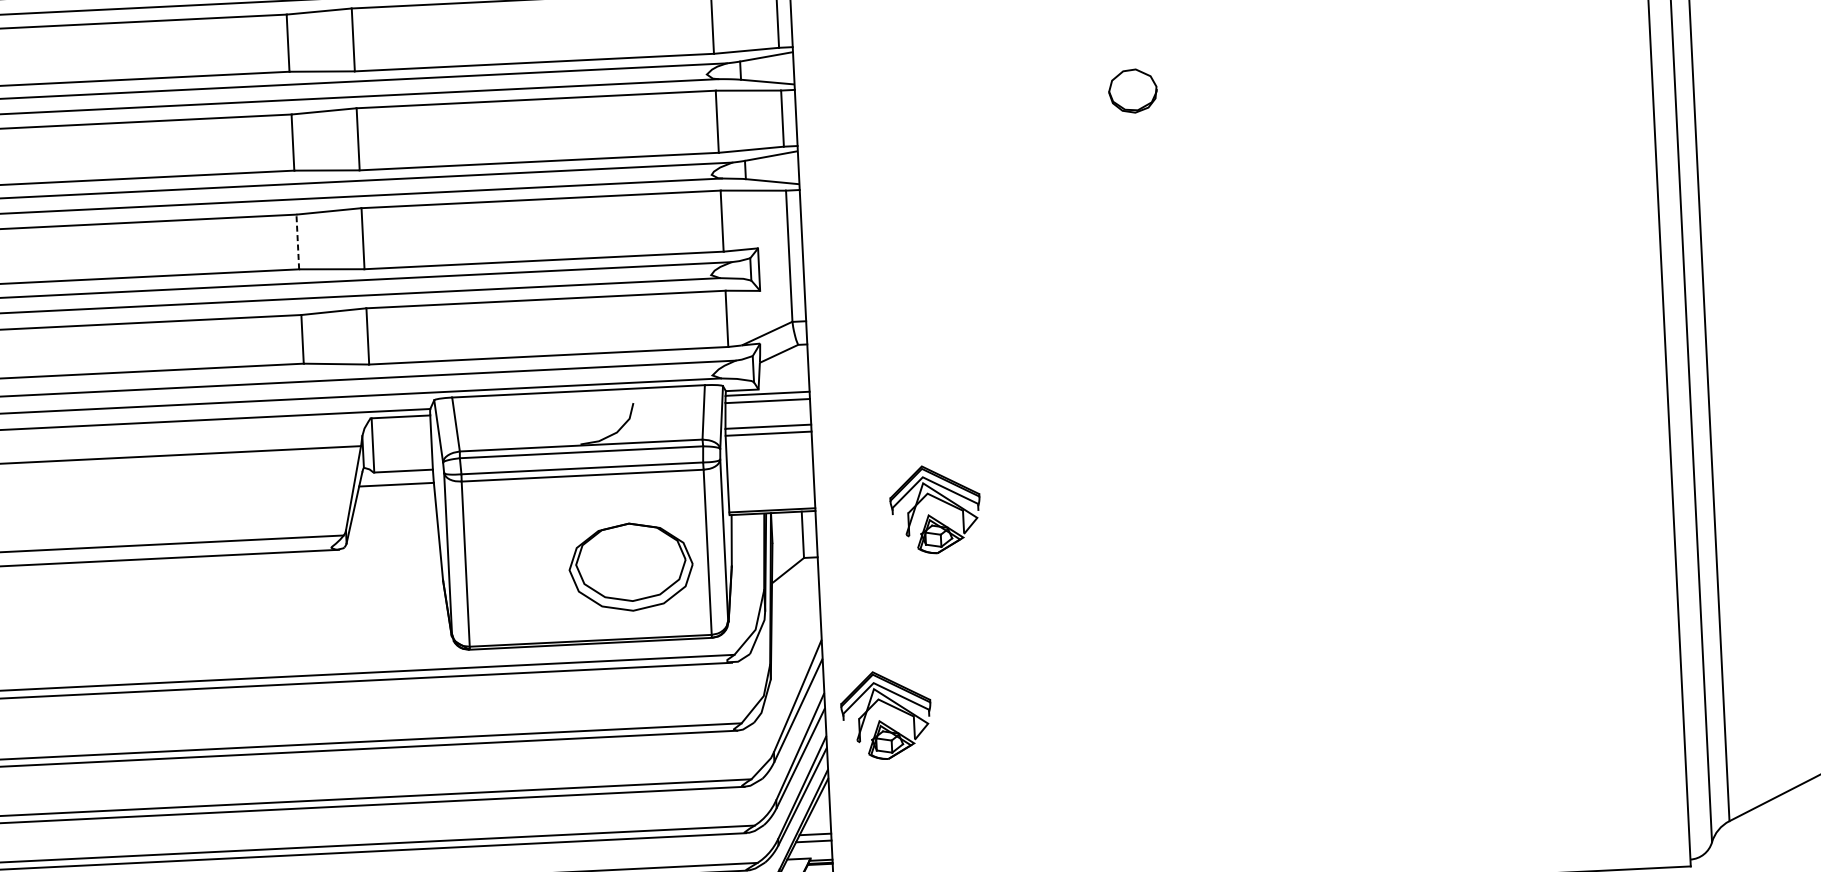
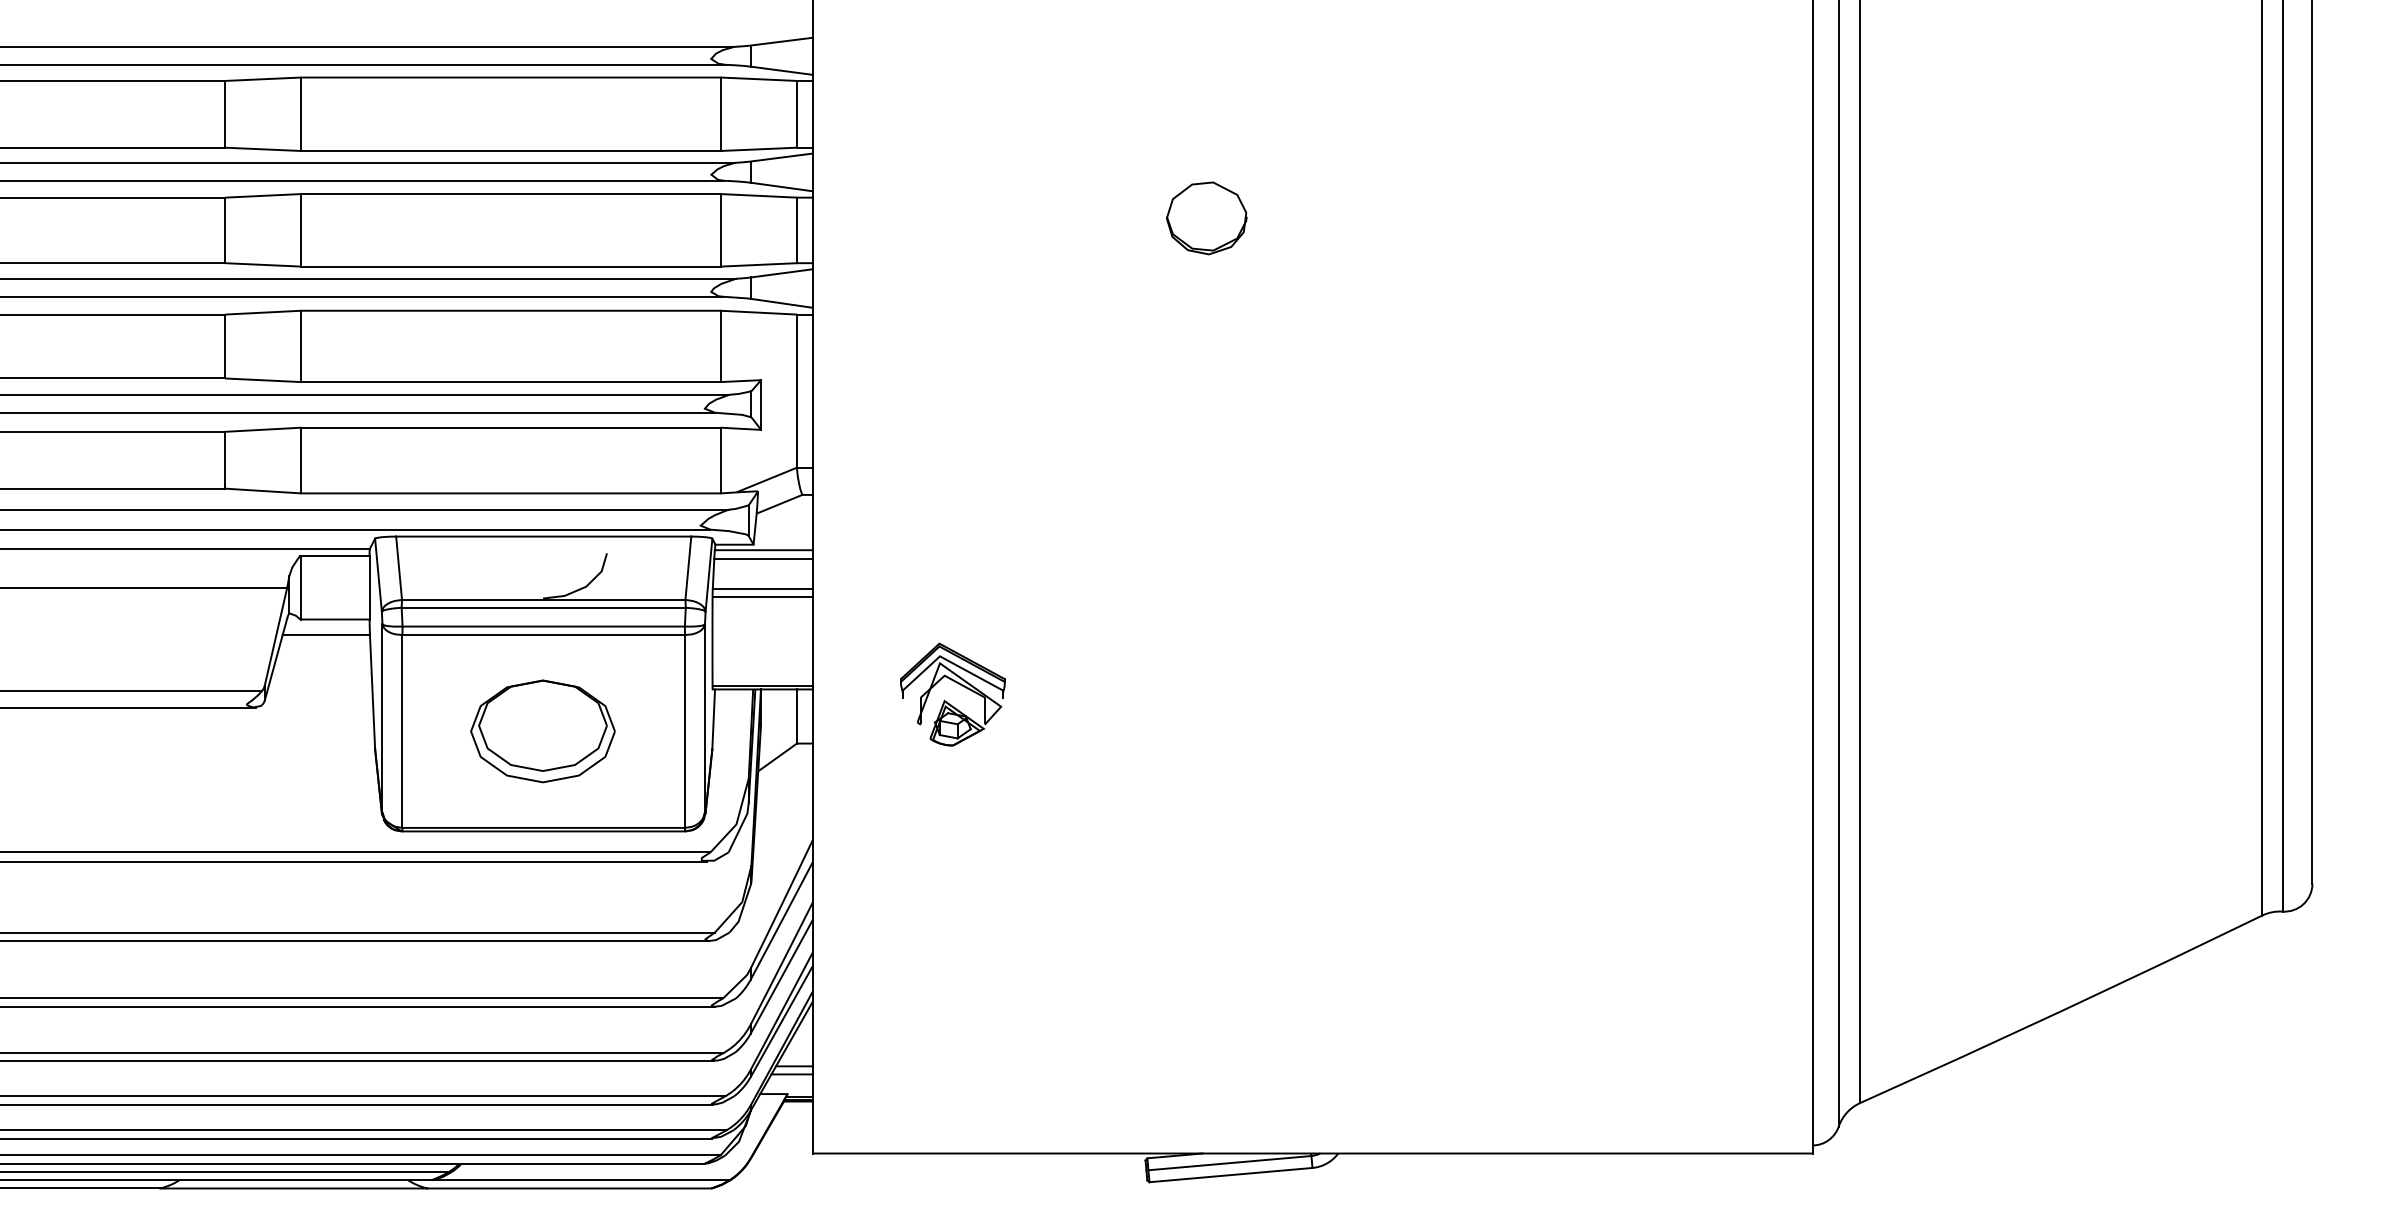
part: (1132, 91) -> (1206, 218), size x1.43
line: (298, 241) -> (225, 346), dashed -> solid
part: (630, 567) -> (542, 731), moved
part: (882, 722) -> (879, 939), removed

